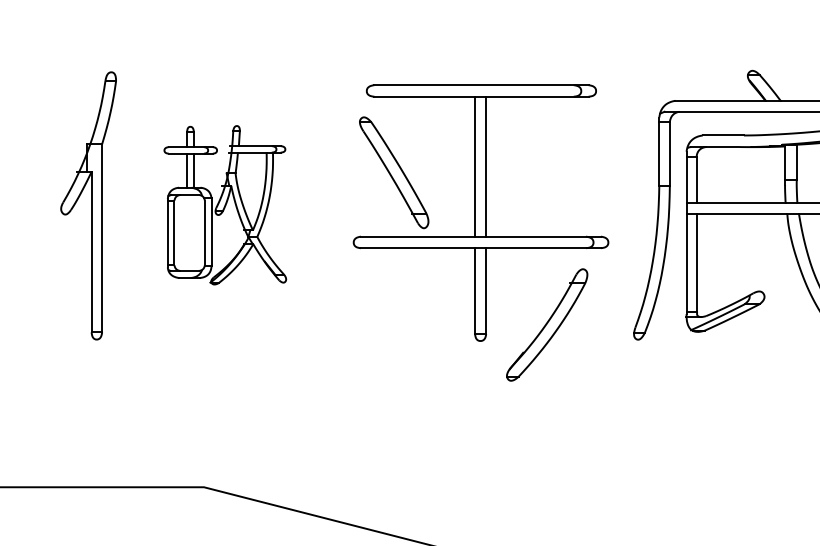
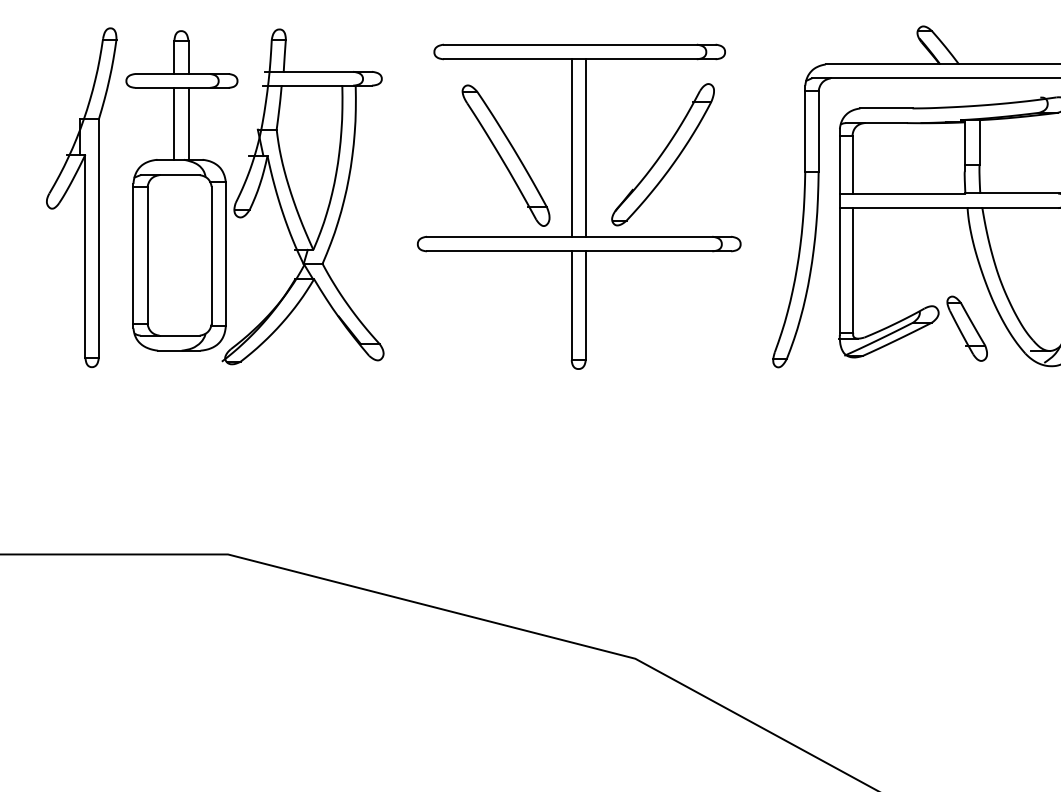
part: (393, 172) -> (505, 155), moved
part: (224, 204) -> (254, 196), size x1.67
part: (786, 309) -> (966, 328), added
part: (546, 324) -> (662, 154), moved

